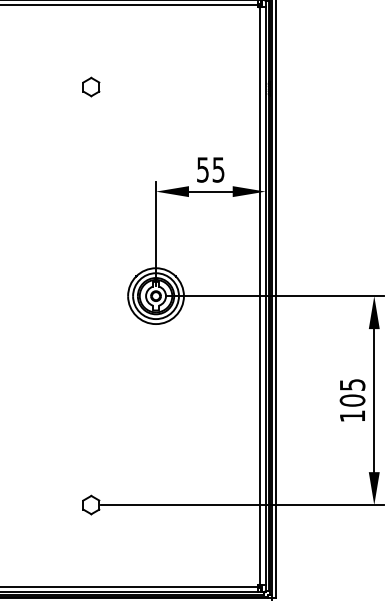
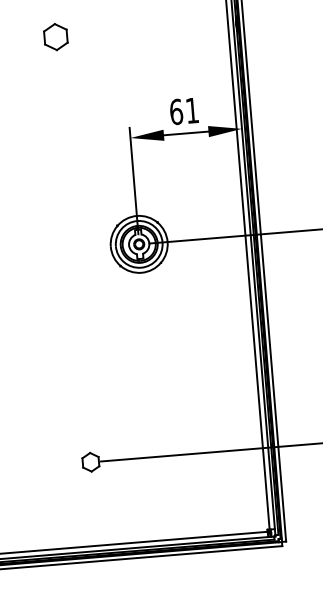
part: (91, 86) -> (56, 36), size x1.4
text: (210, 169) -> (184, 110), 55 -> 61

